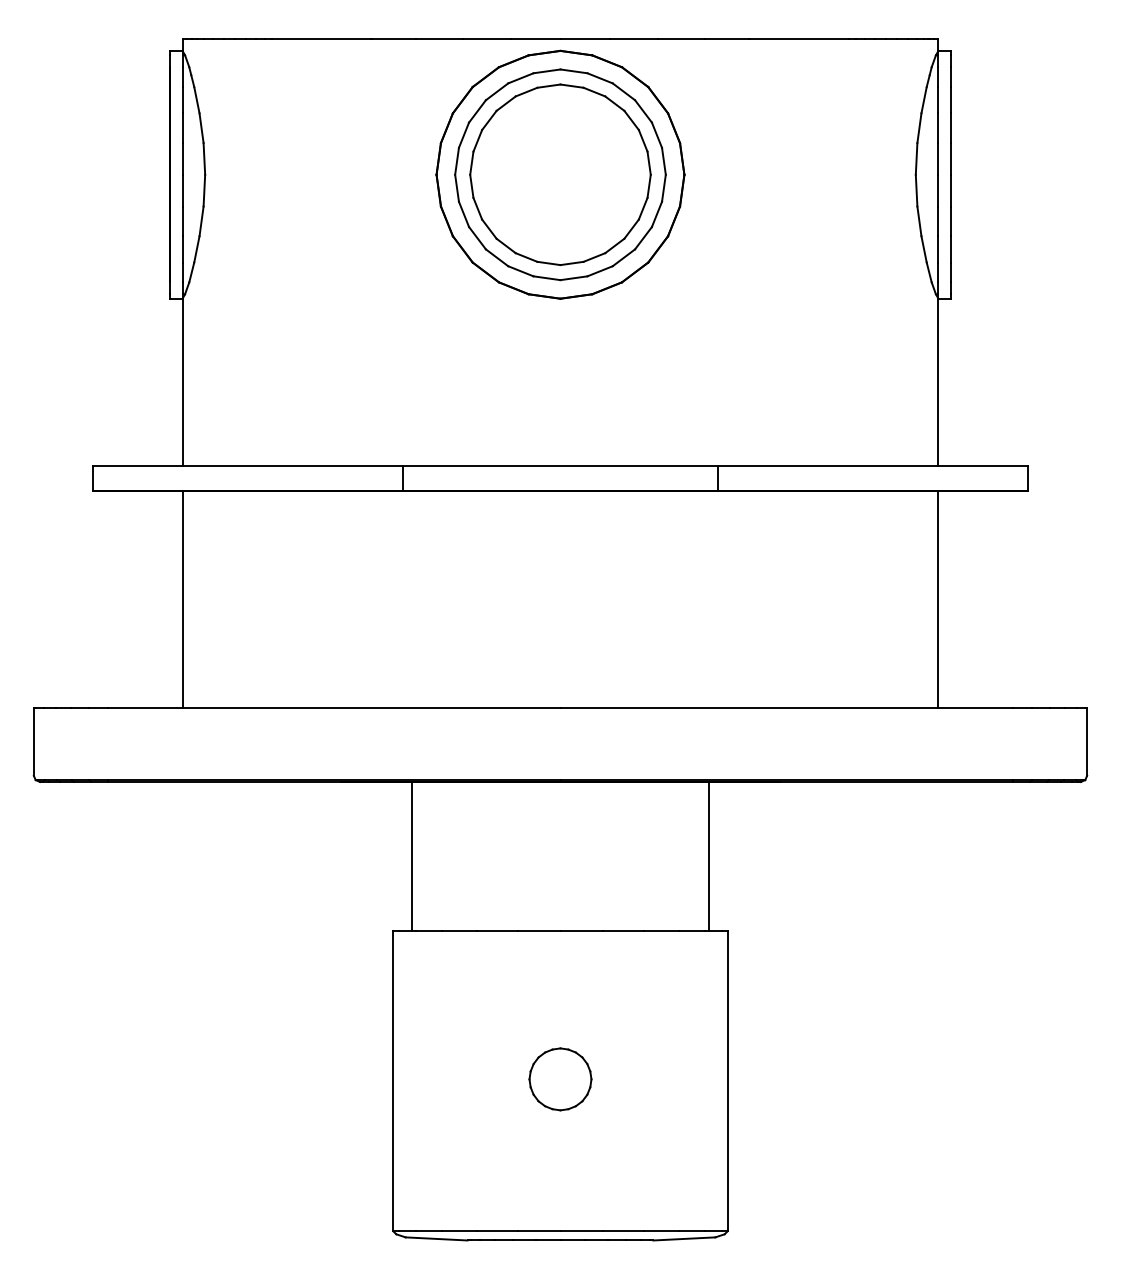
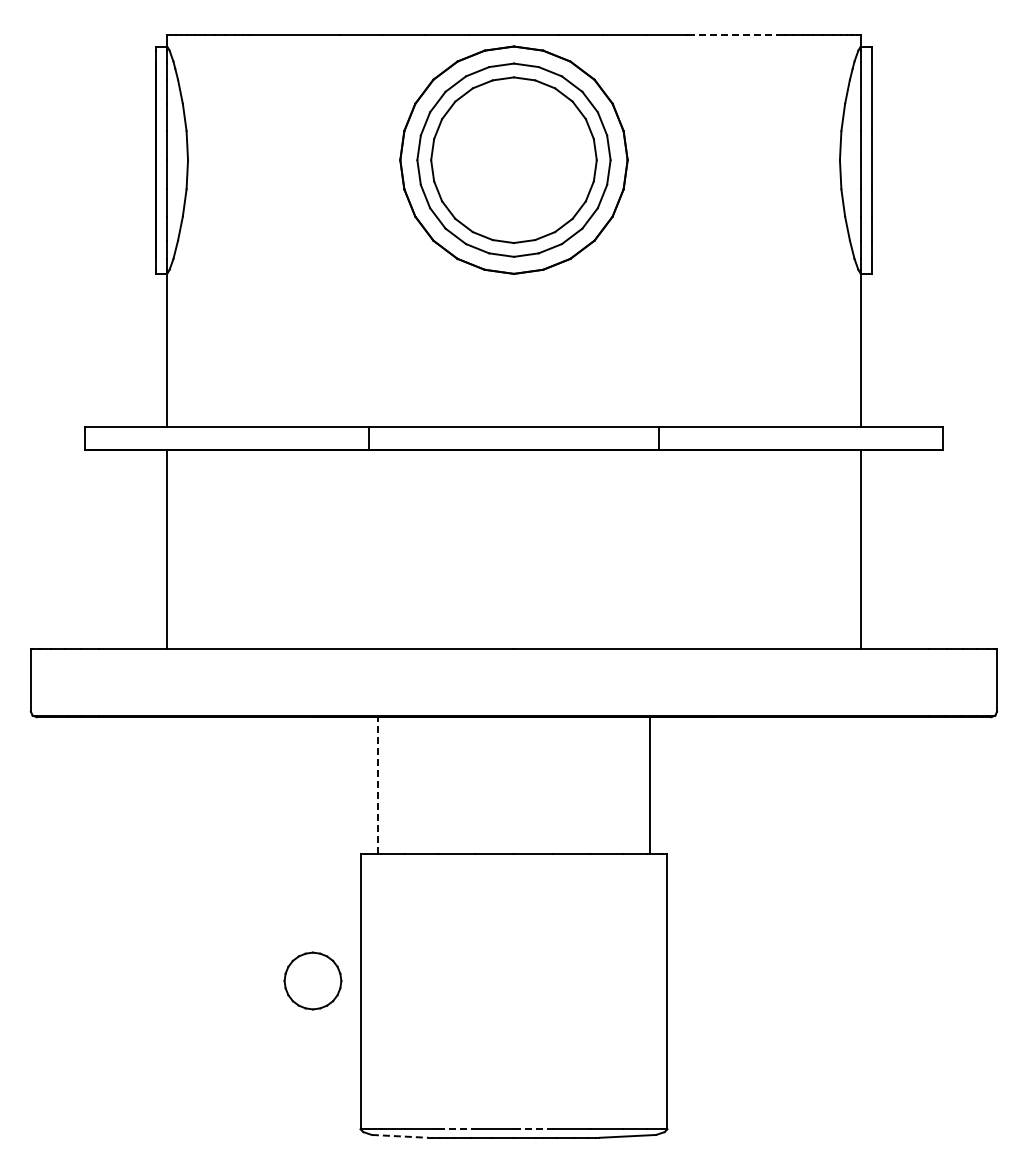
line: (799, 38) -> (733, 35), solid -> dashed
line: (411, 855) -> (377, 784), solid -> dashed
part: (559, 1078) -> (312, 980), moved
line: (497, 1231) -> (456, 1129), solid -> dashed
line: (581, 1231) -> (533, 1129), solid -> dashed
line: (436, 1239) -> (400, 1136), solid -> dashed

